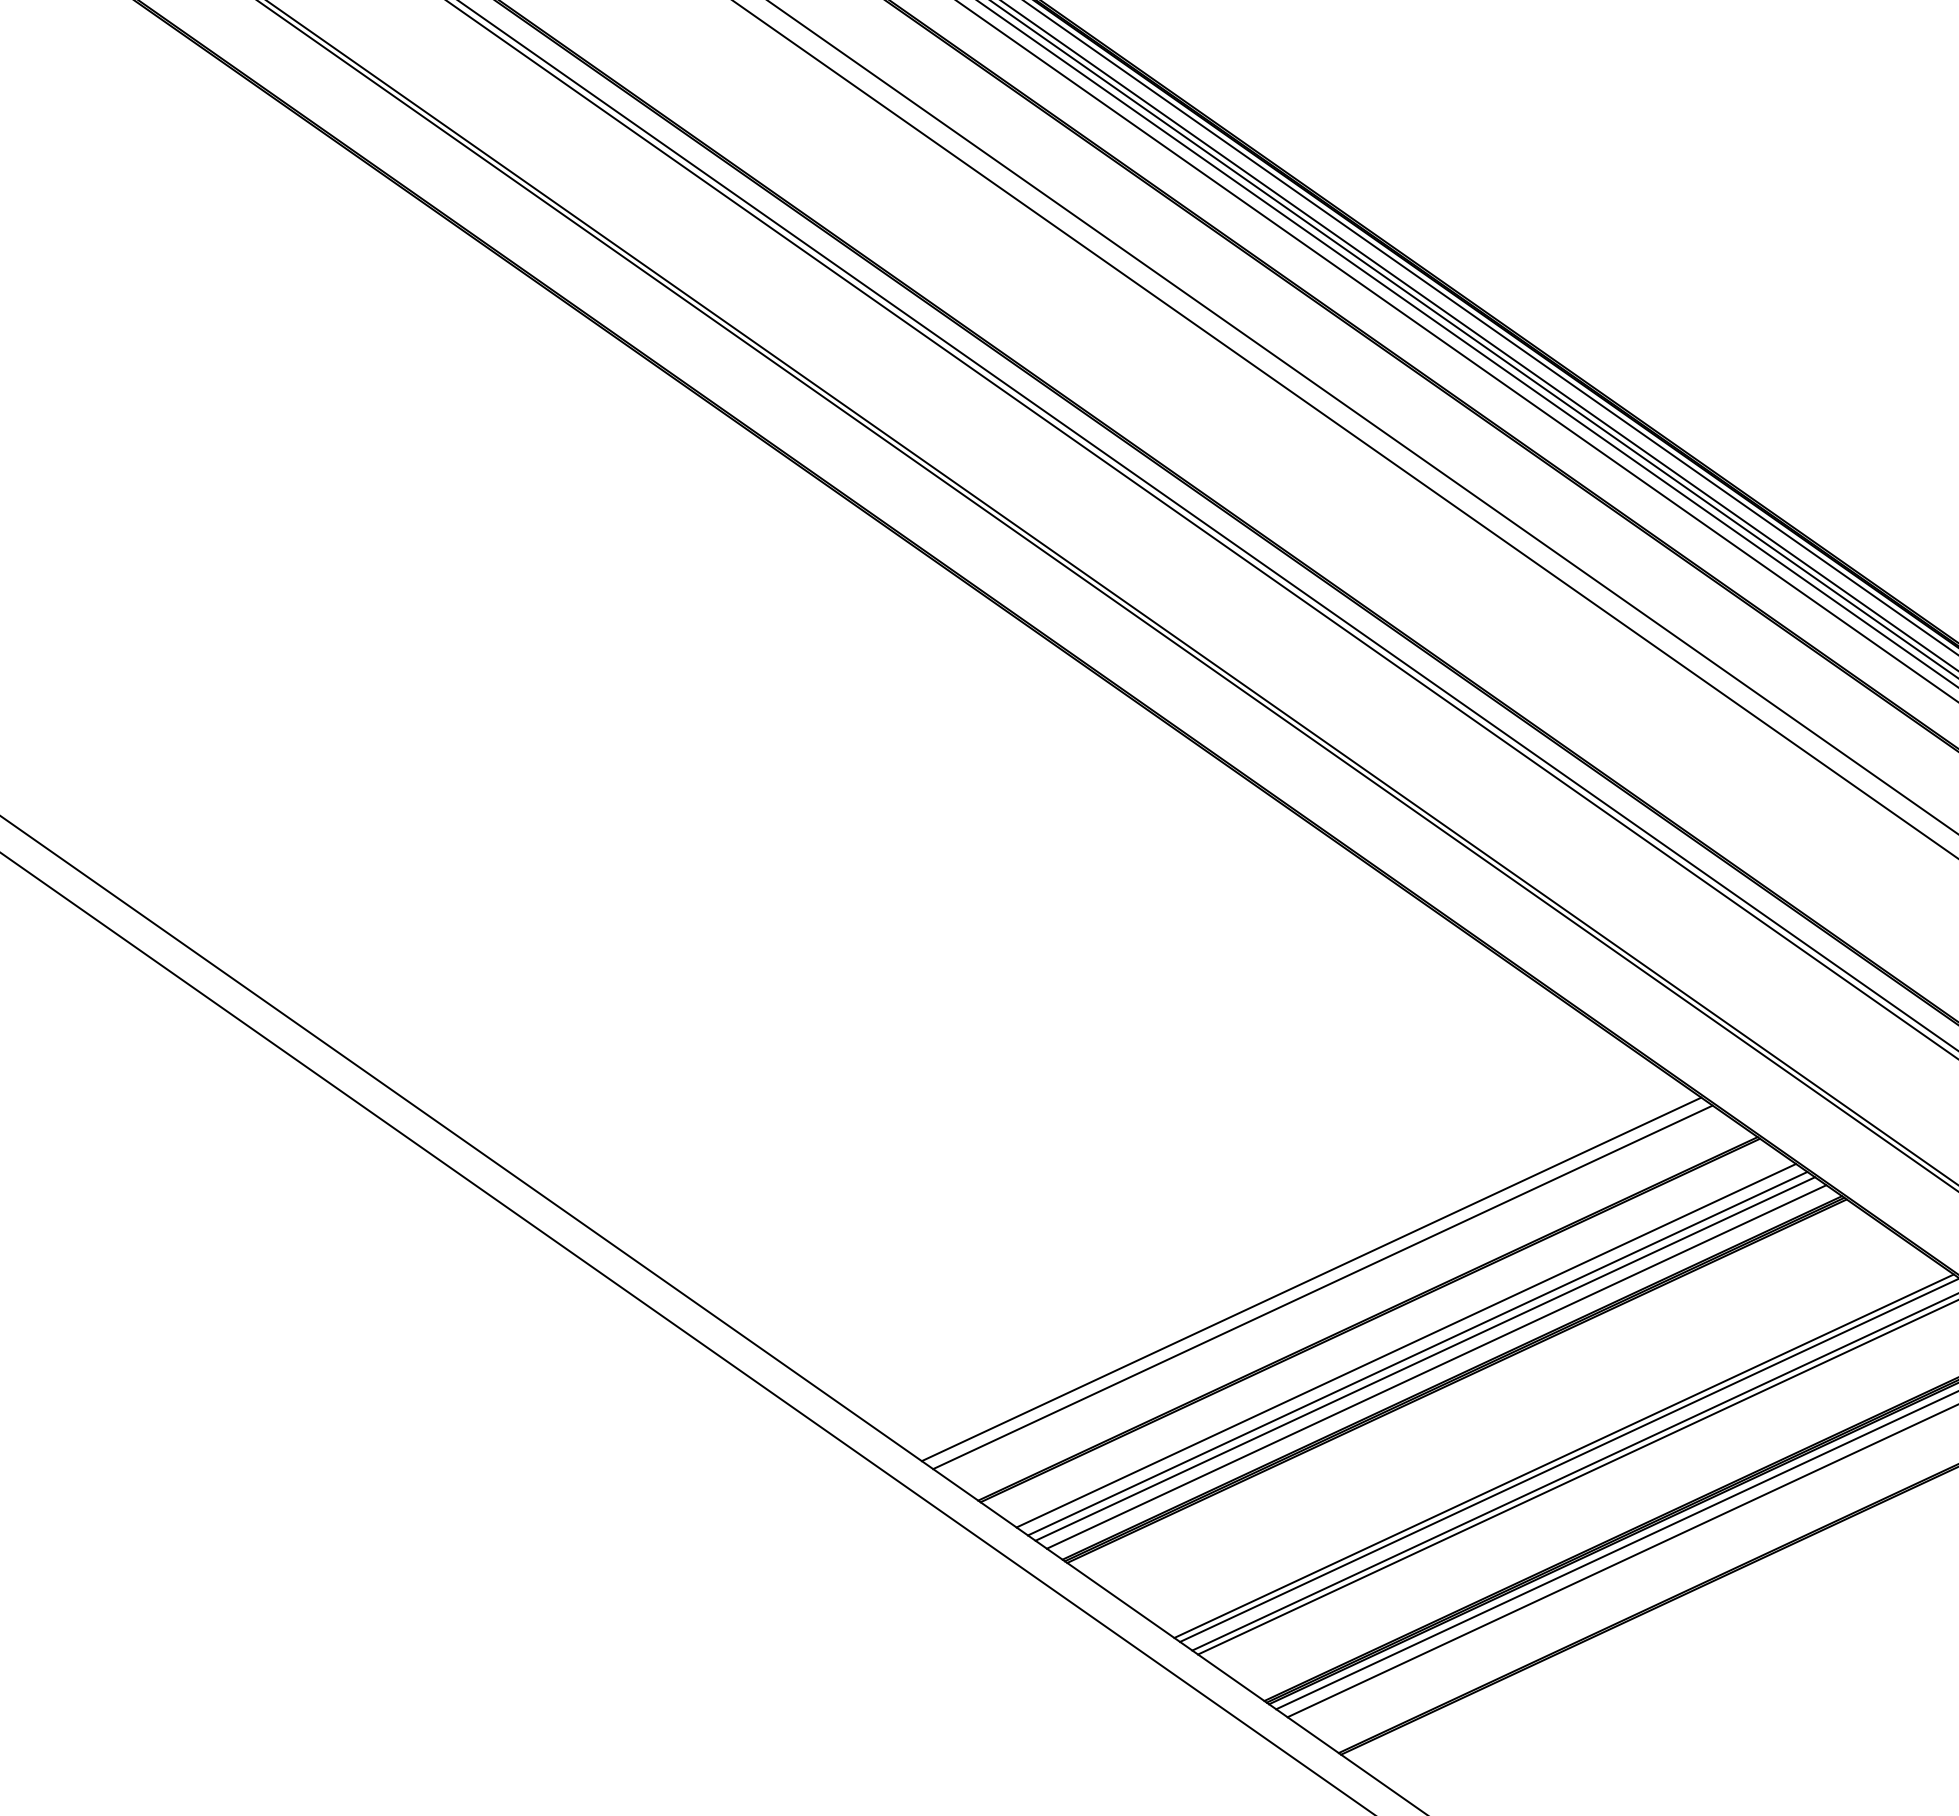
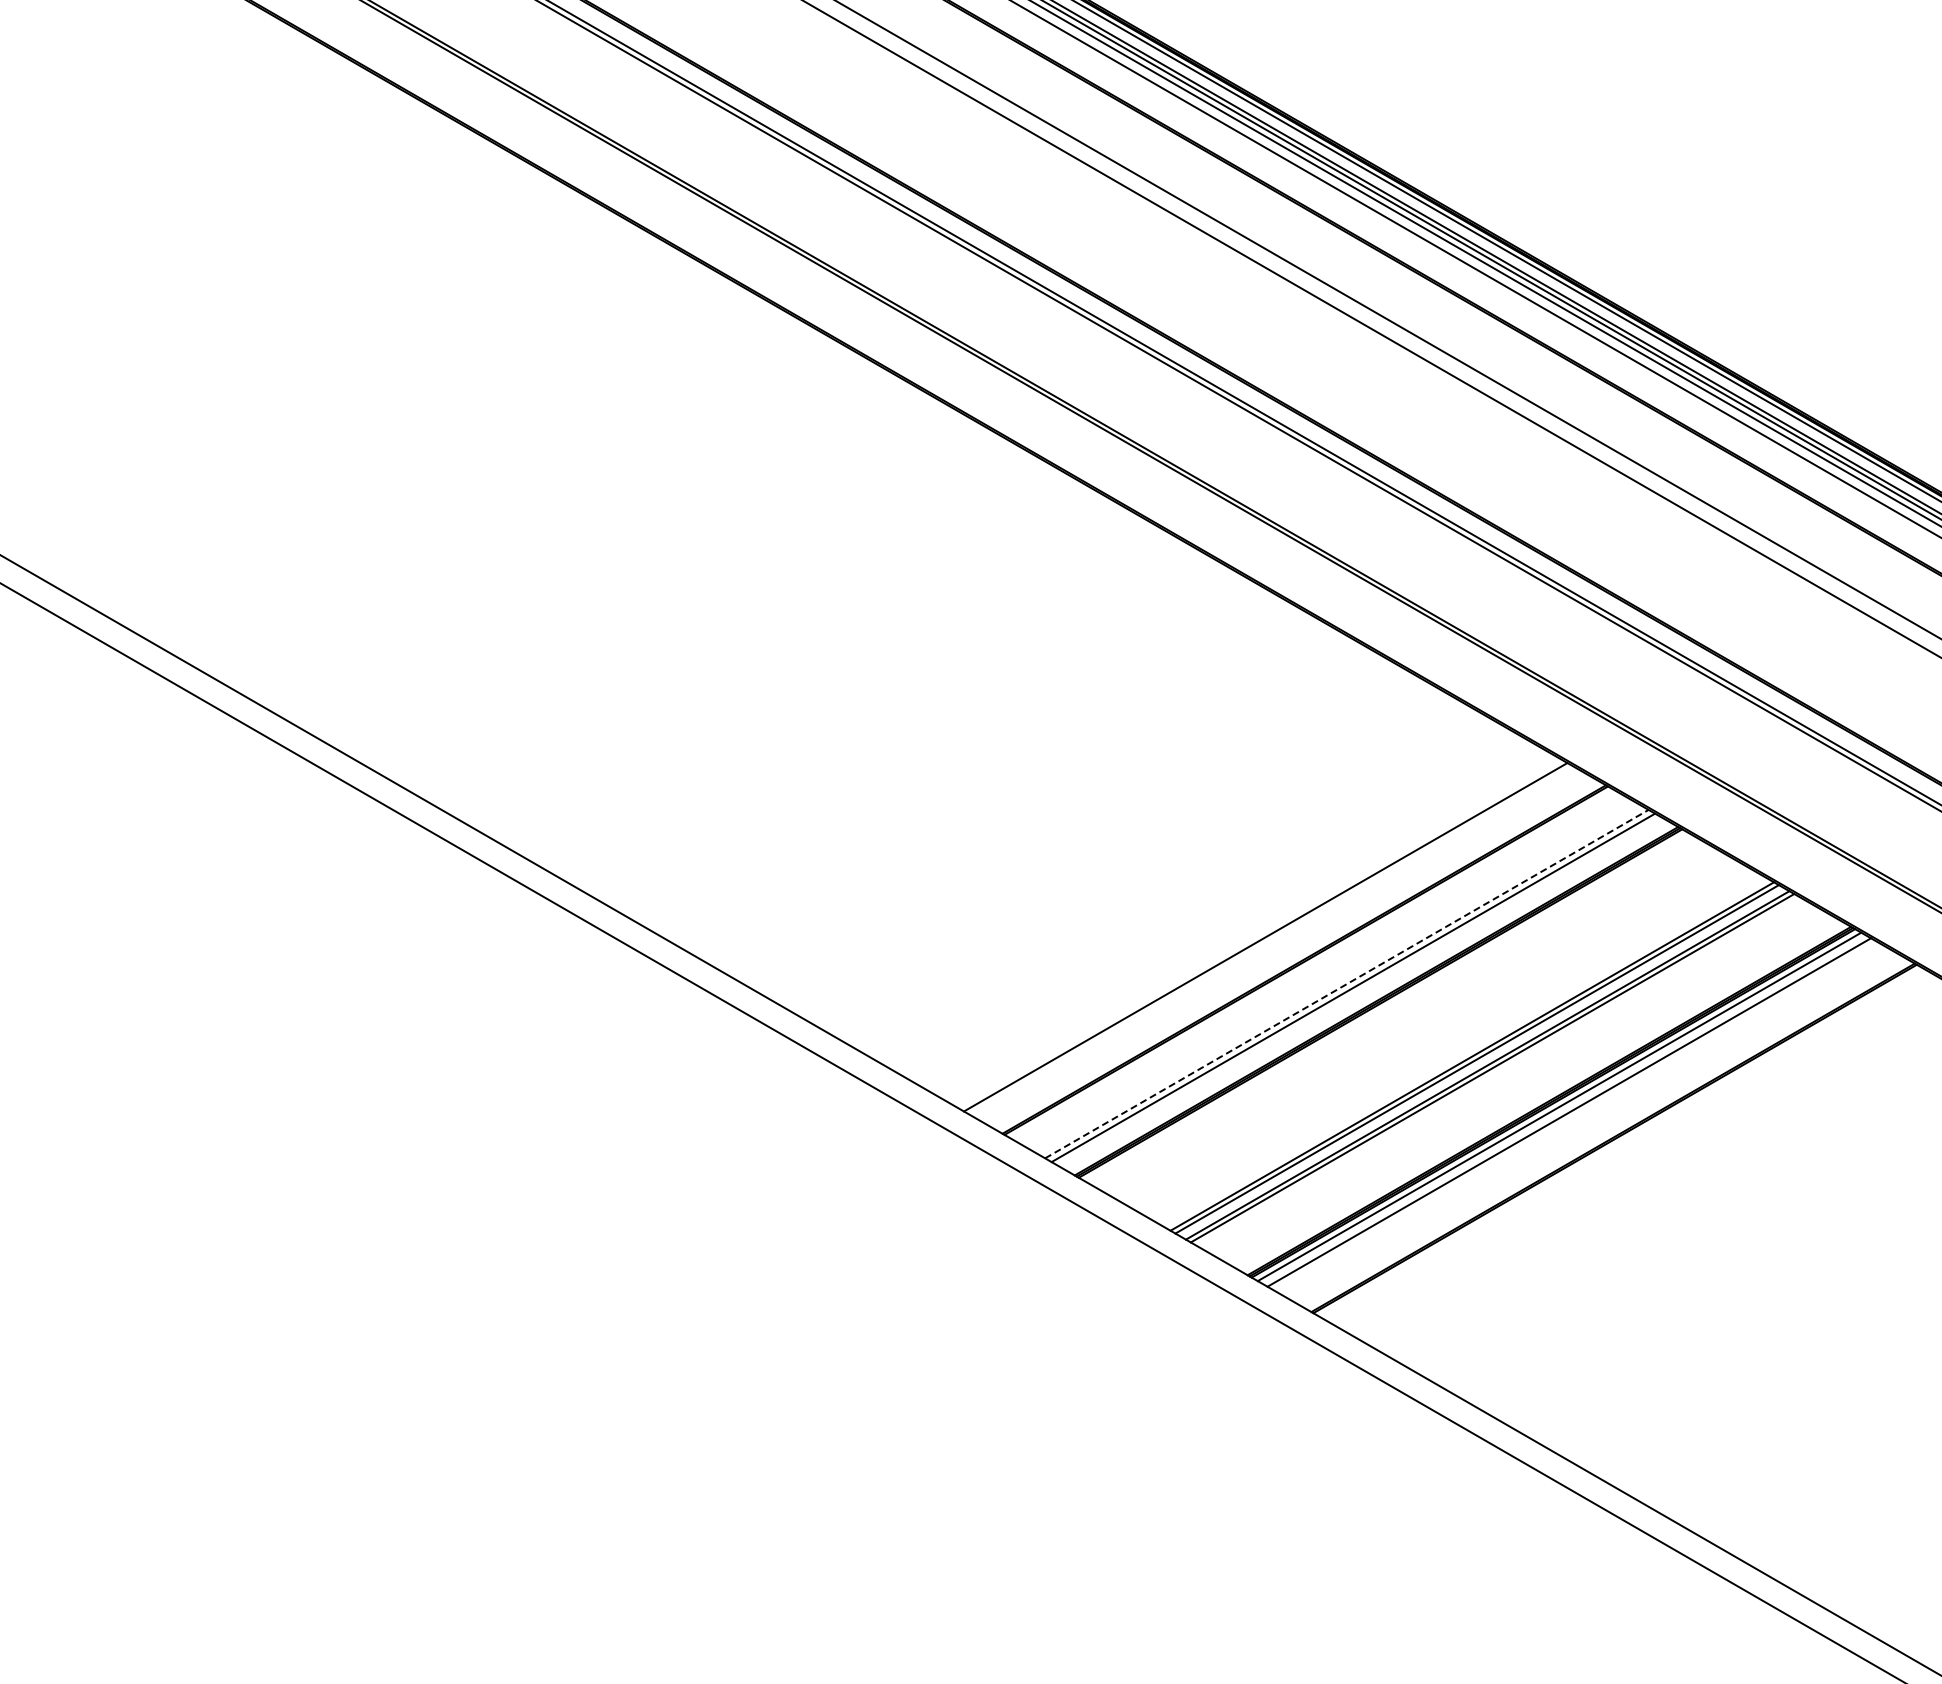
line: (1311, 1279) -> (1255, 931), removed
line: (1405, 1345) -> (1336, 978), removed
line: (1418, 1352) -> (1347, 983), solid -> dashed
line: (1435, 1366) -> (1362, 993), removed

